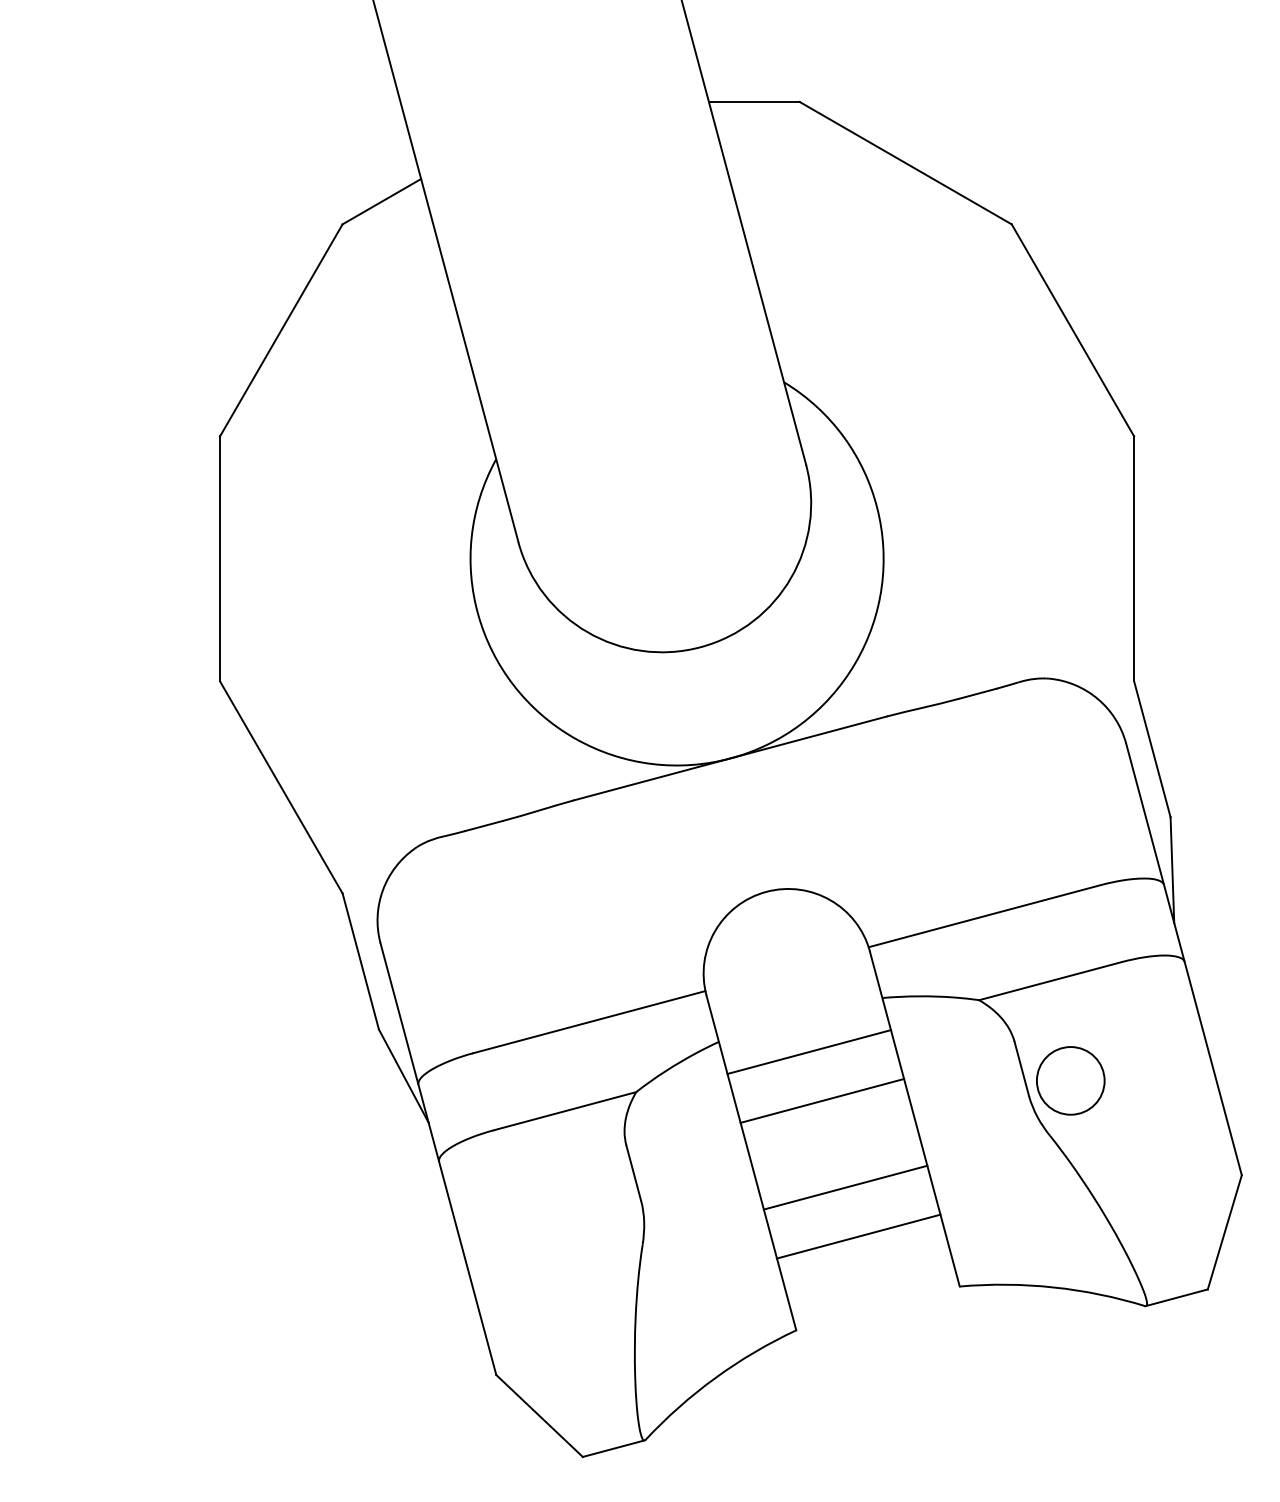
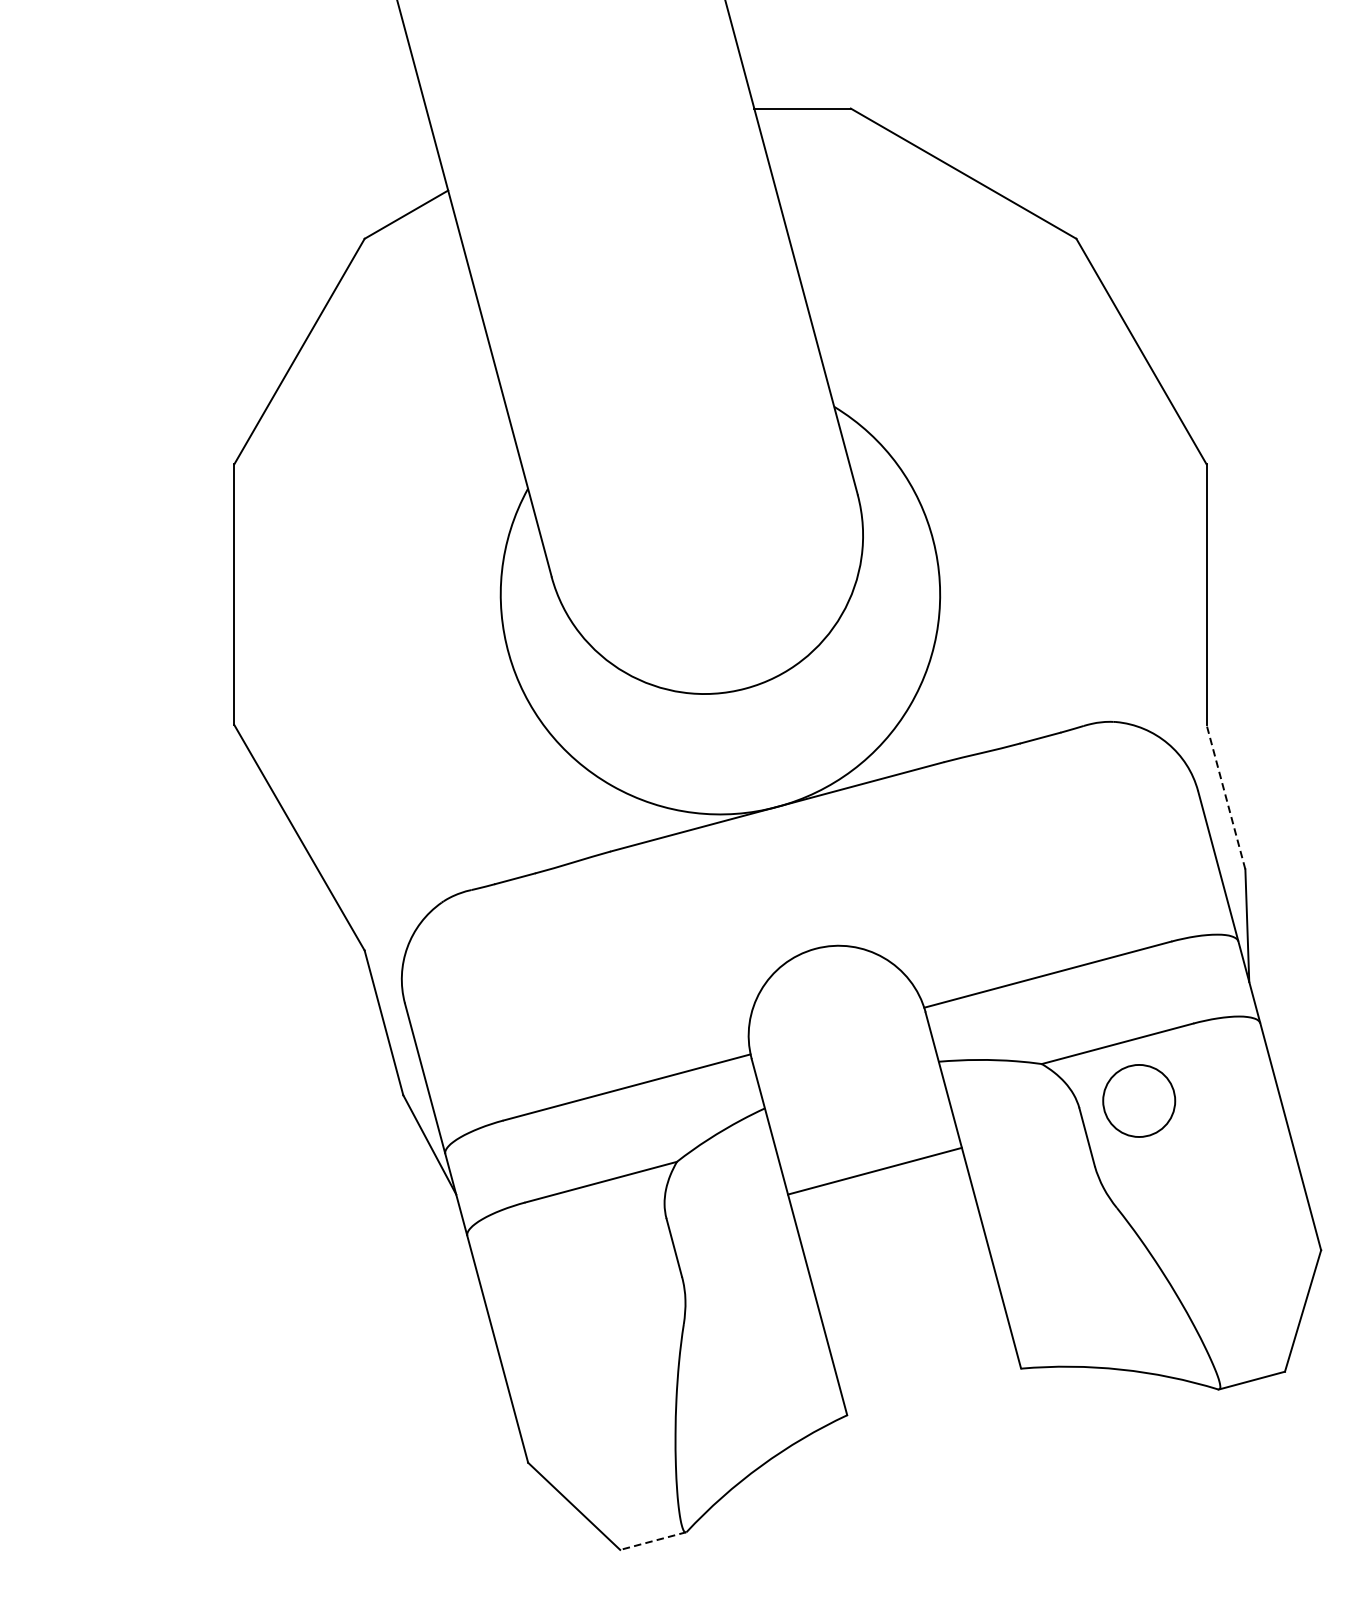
line: (1152, 748) -> (1226, 796), solid -> dashed
line: (809, 1051) -> (861, 1118), removed
circle: (1070, 1080) -> (1138, 1100), moved
line: (845, 1187) -> (899, 1263), removed
line: (858, 1236) -> (913, 1315), removed
line: (613, 1448) -> (652, 1540), solid -> dashed

